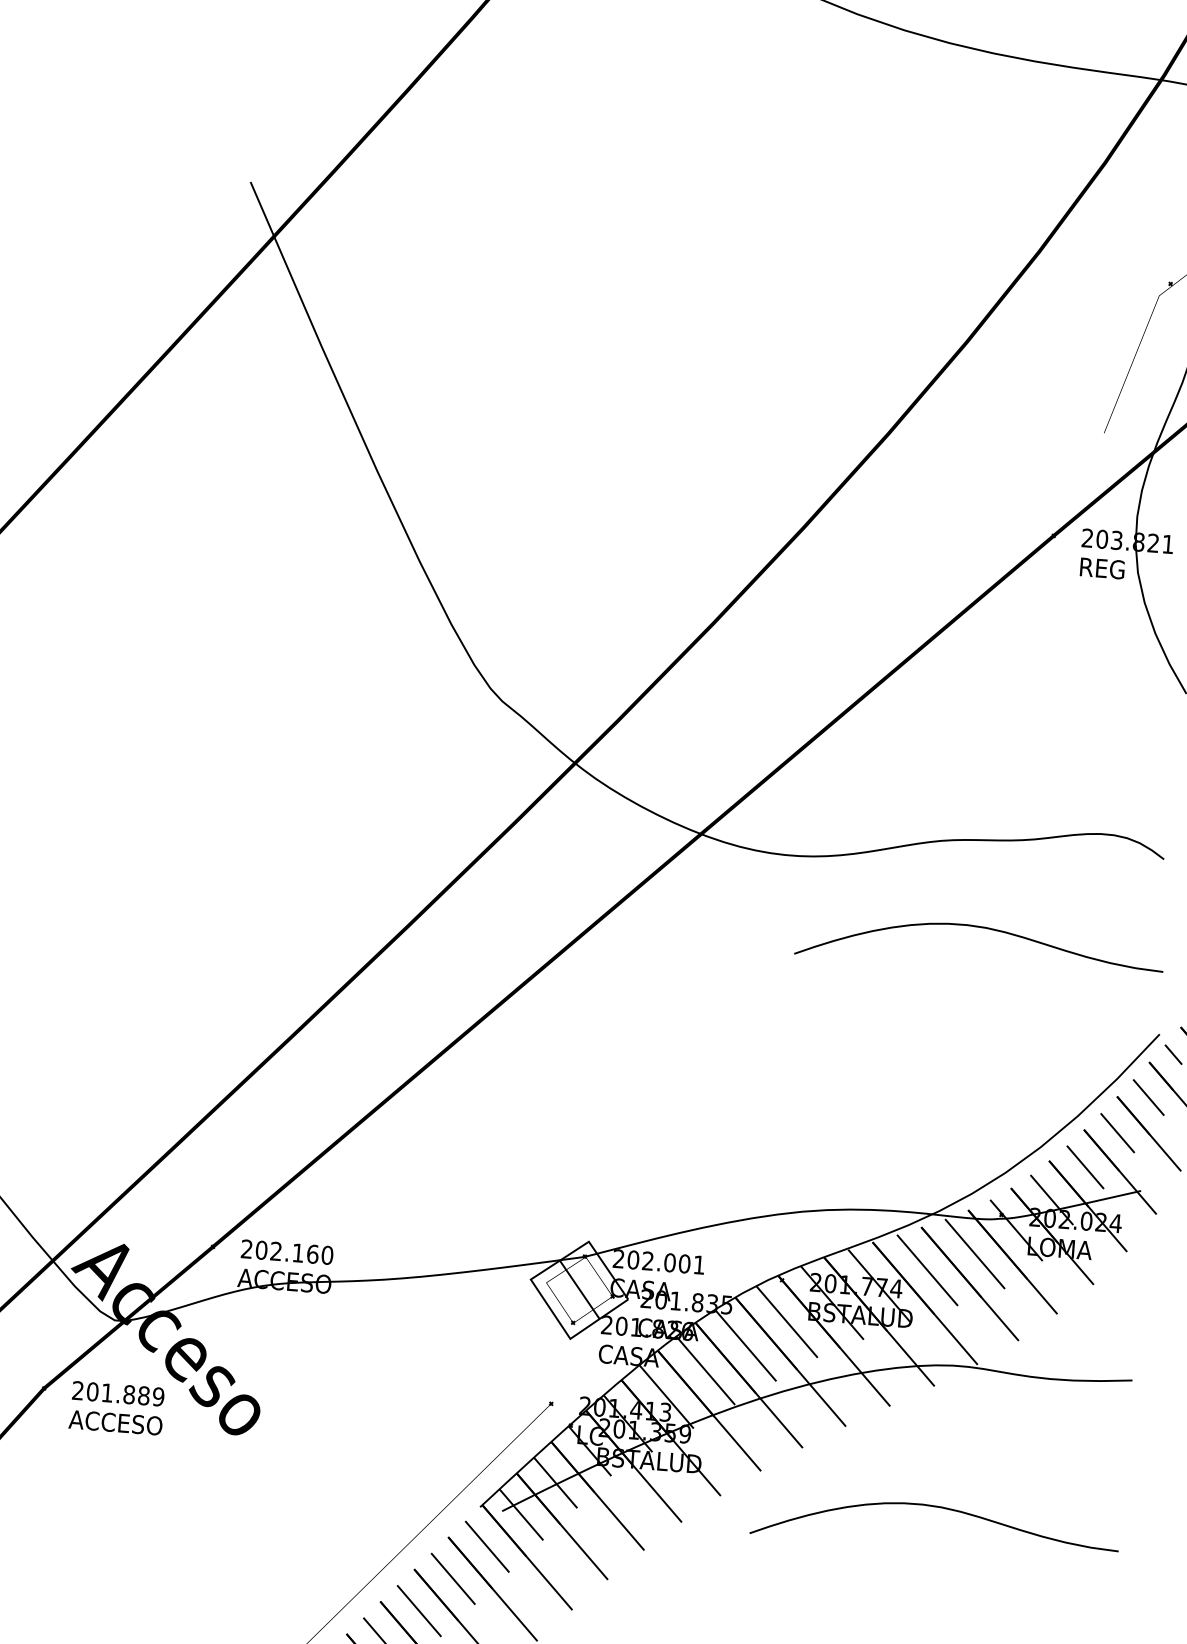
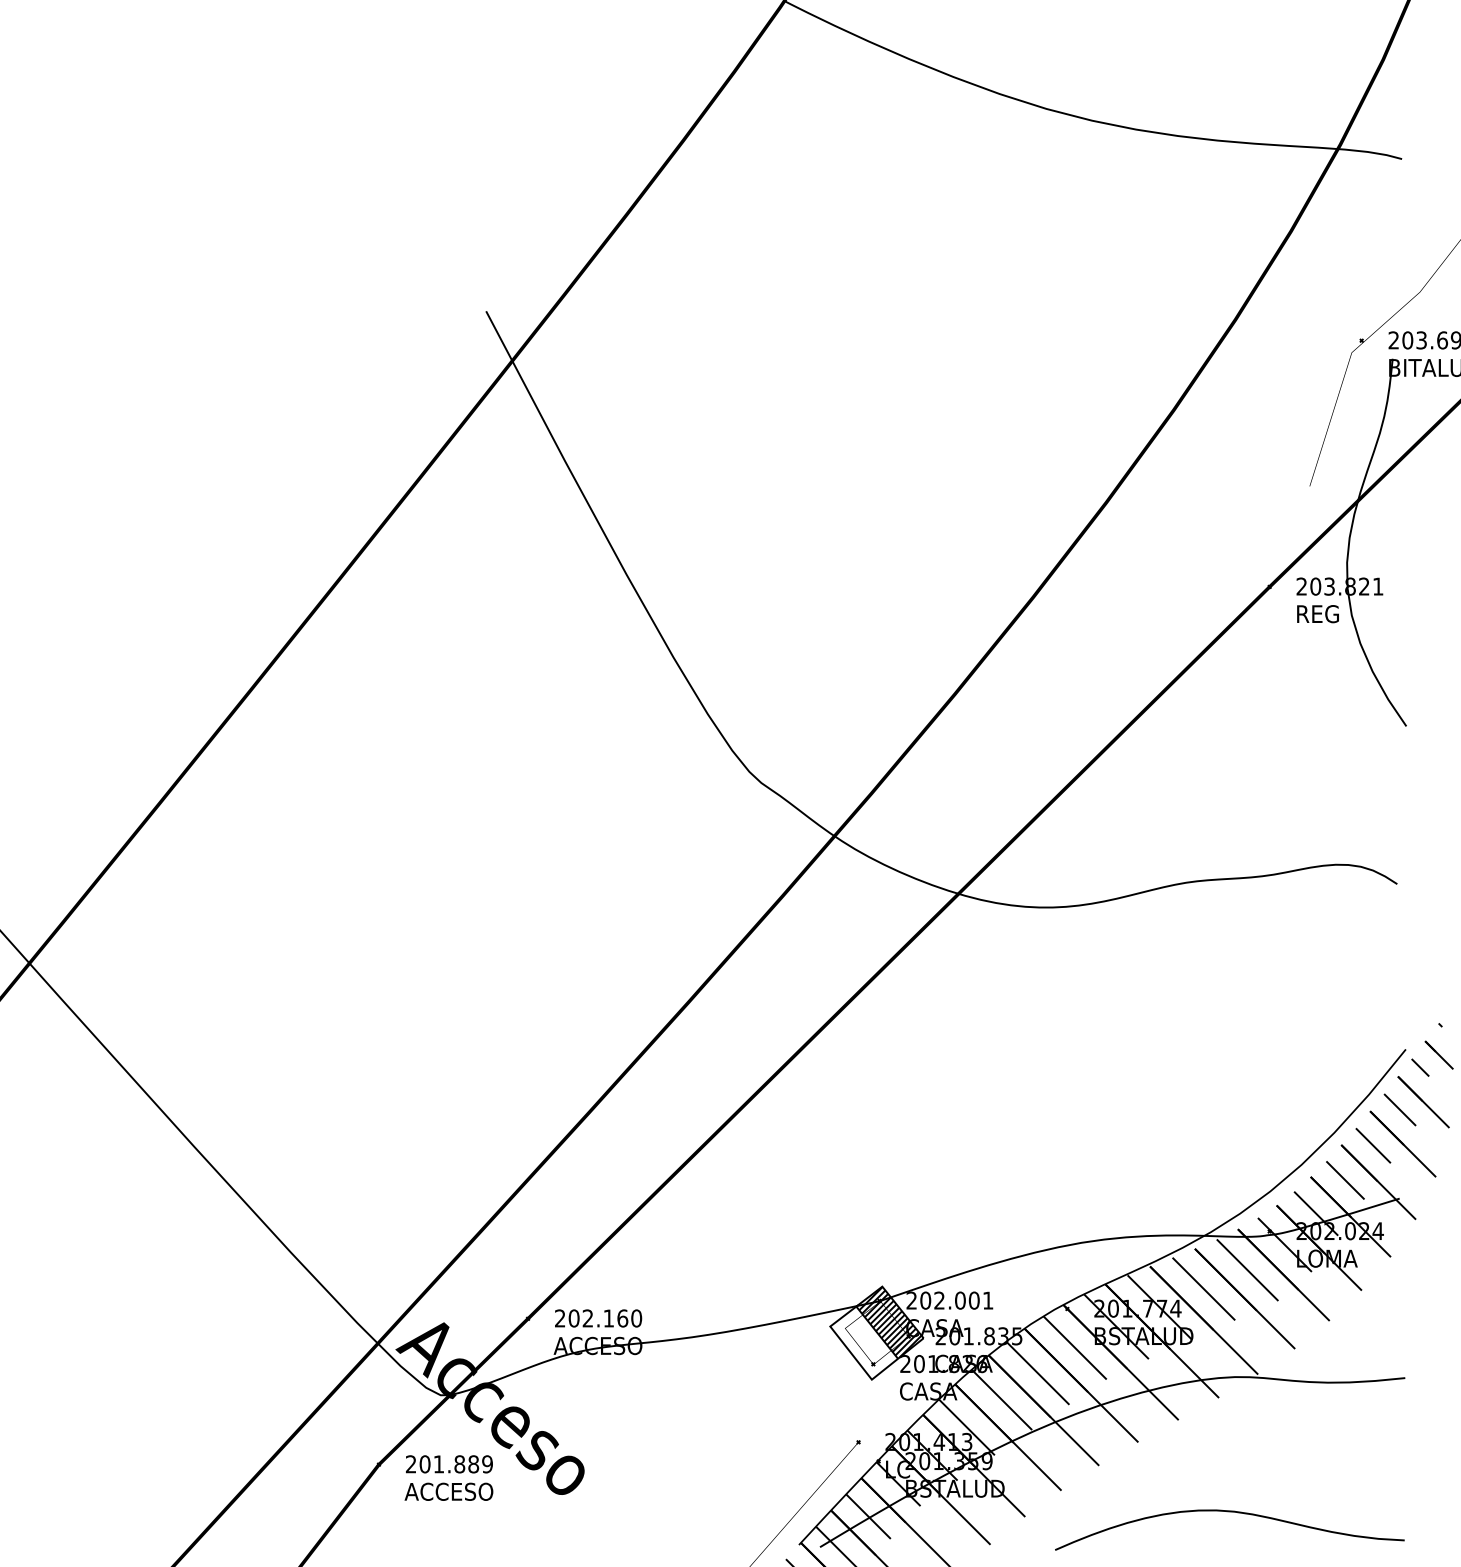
curve: (980, 928) -> (1229, 962), removed
hatch: (592, 1278) -> (888, 1321), added

